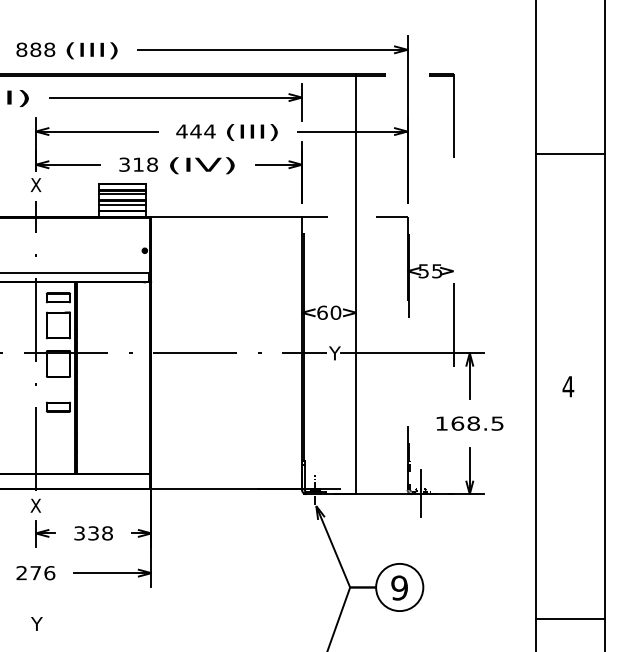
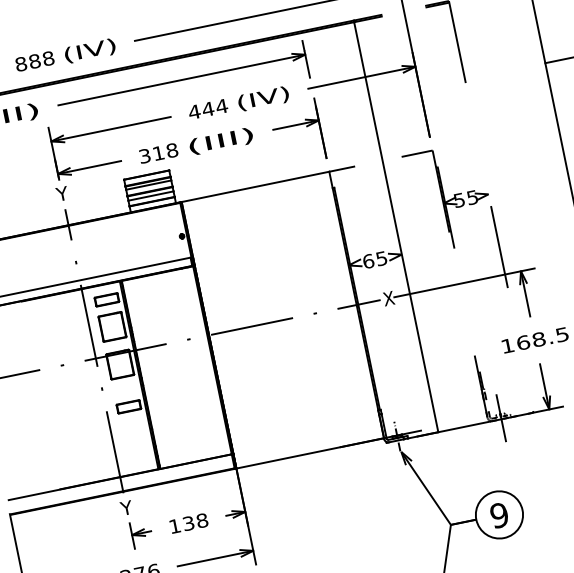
text: (91, 50) -> (89, 50), (III) -> (IV)
text: (251, 132) -> (262, 99), (III) -> (IV)
text: (202, 165) -> (221, 141), (IV) -> (III)
text: (35, 184) -> (61, 193), X -> Y
text: (335, 312) -> (381, 258), 60 -> 65
text: (334, 353) -> (388, 298), Y -> X
text: (35, 505) -> (126, 507), X -> Y
text: (79, 533) -> (174, 526), 338 -> 138

